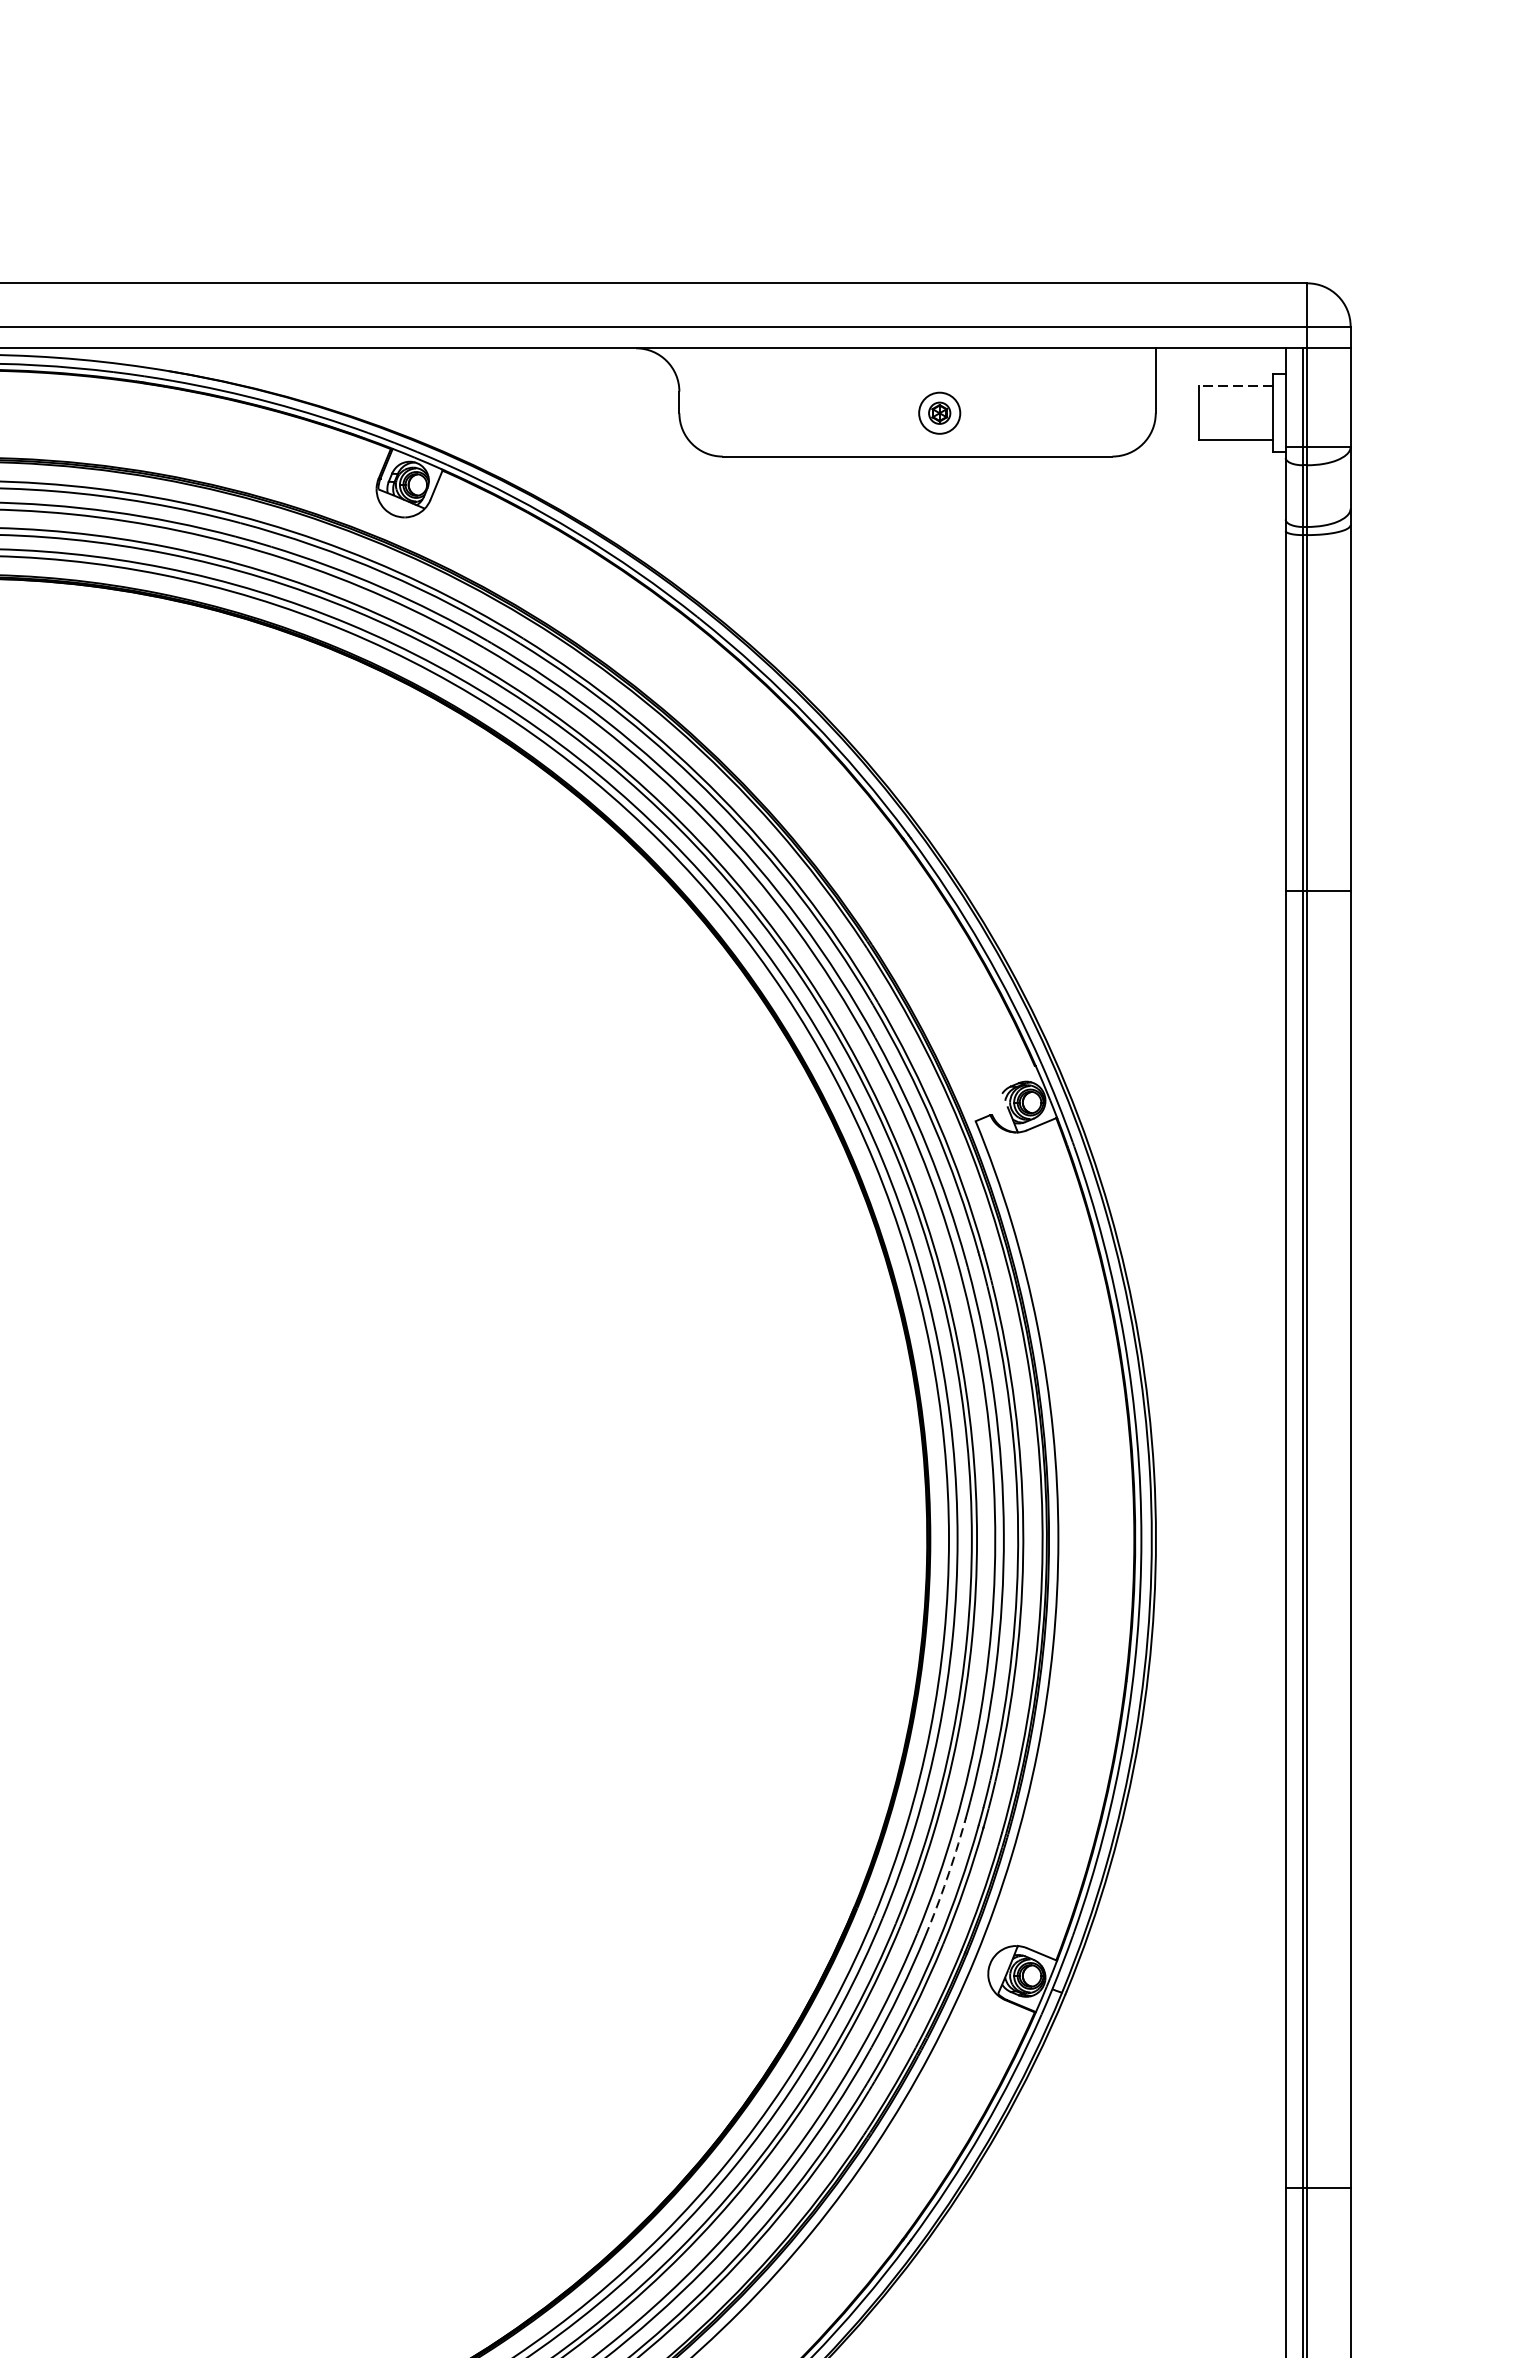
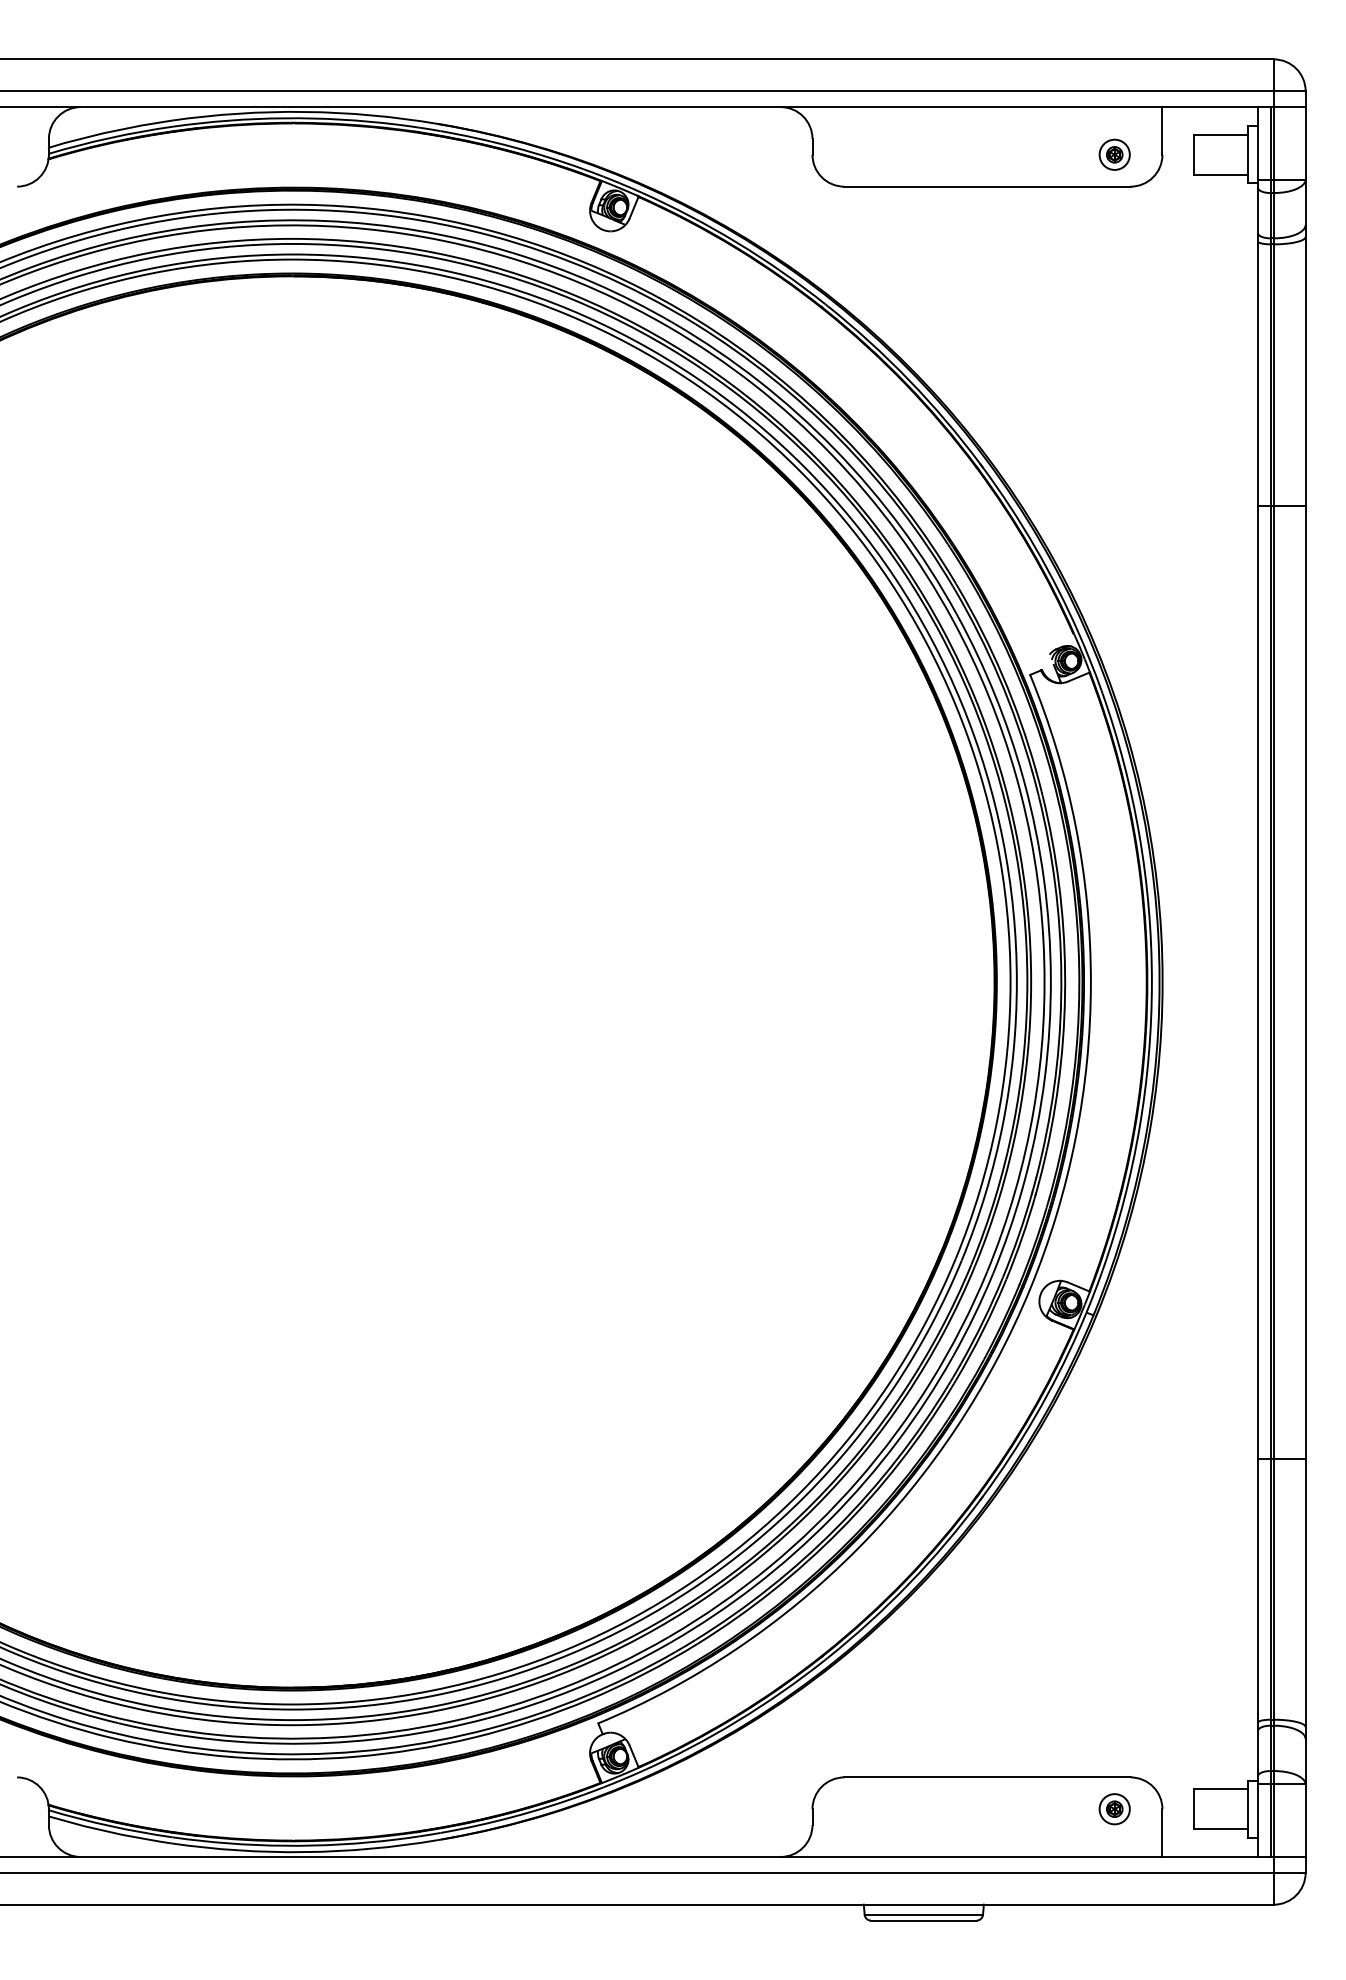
line: (1234, 385) -> (1220, 134), dashed -> solid
part: (939, 412) -> (1114, 154), moved
arc: (946, 1878) -> (1008, 1231), dashed -> solid

